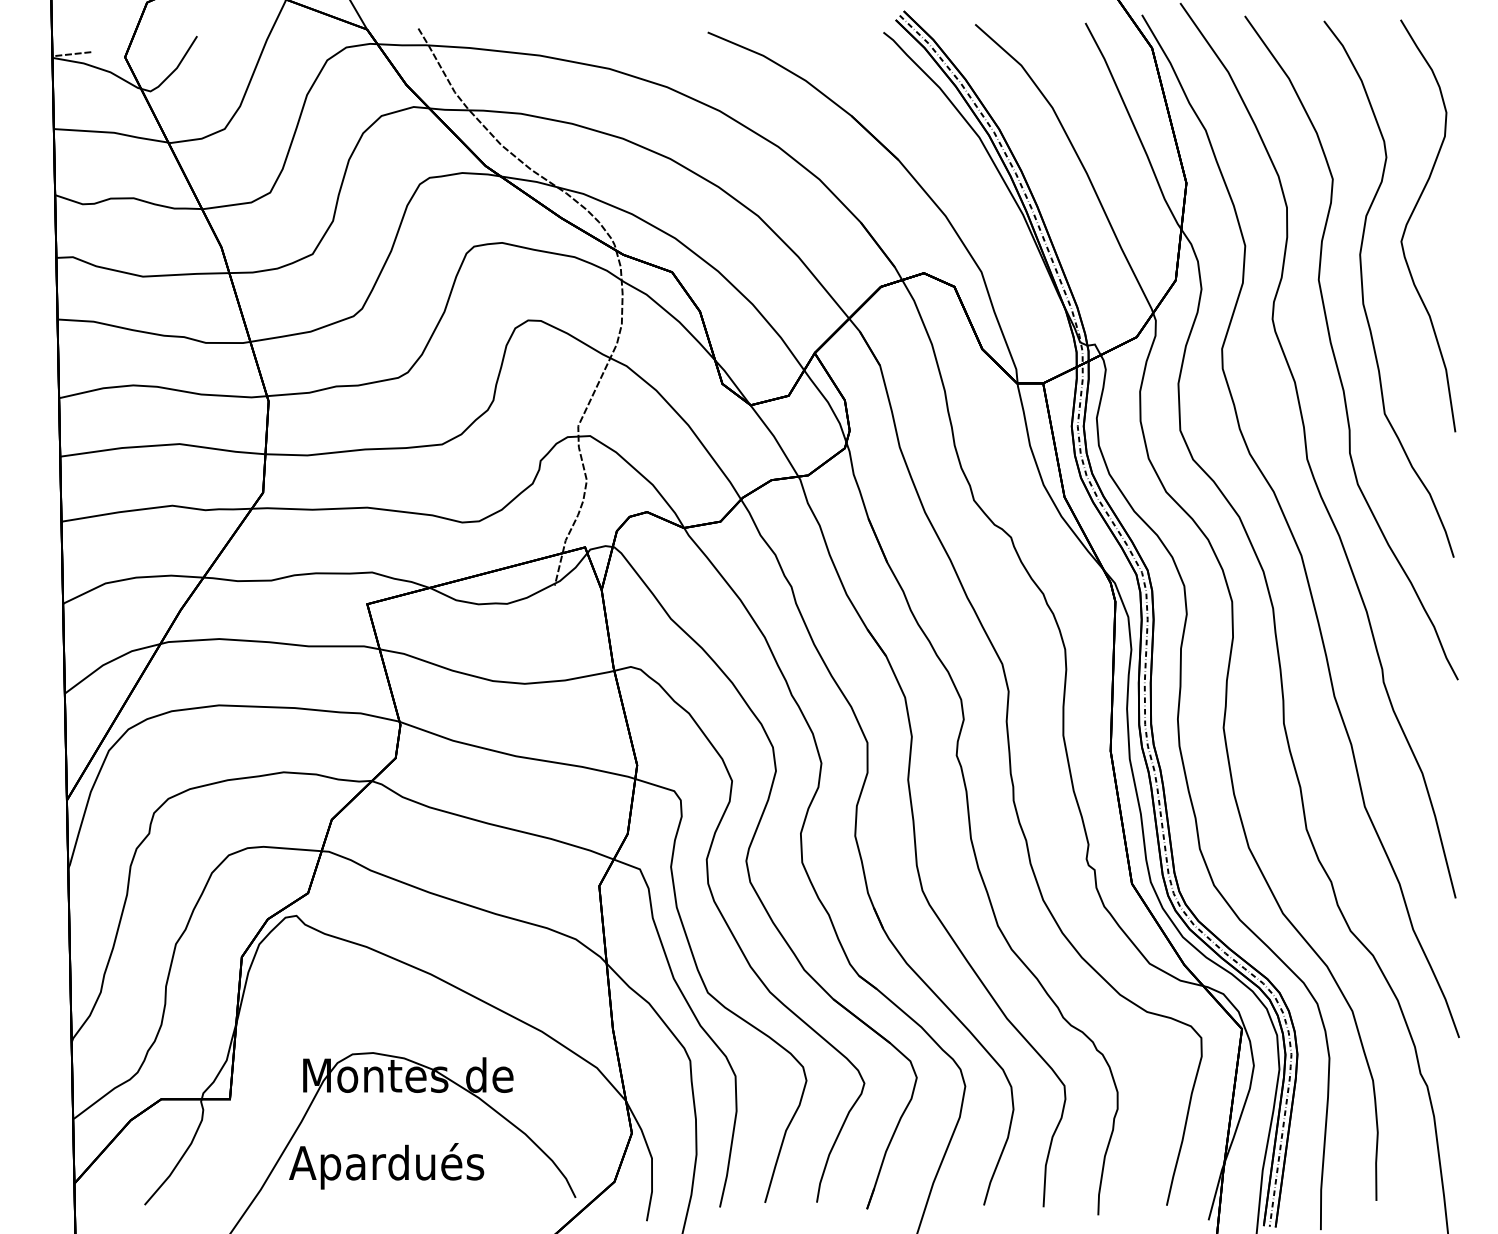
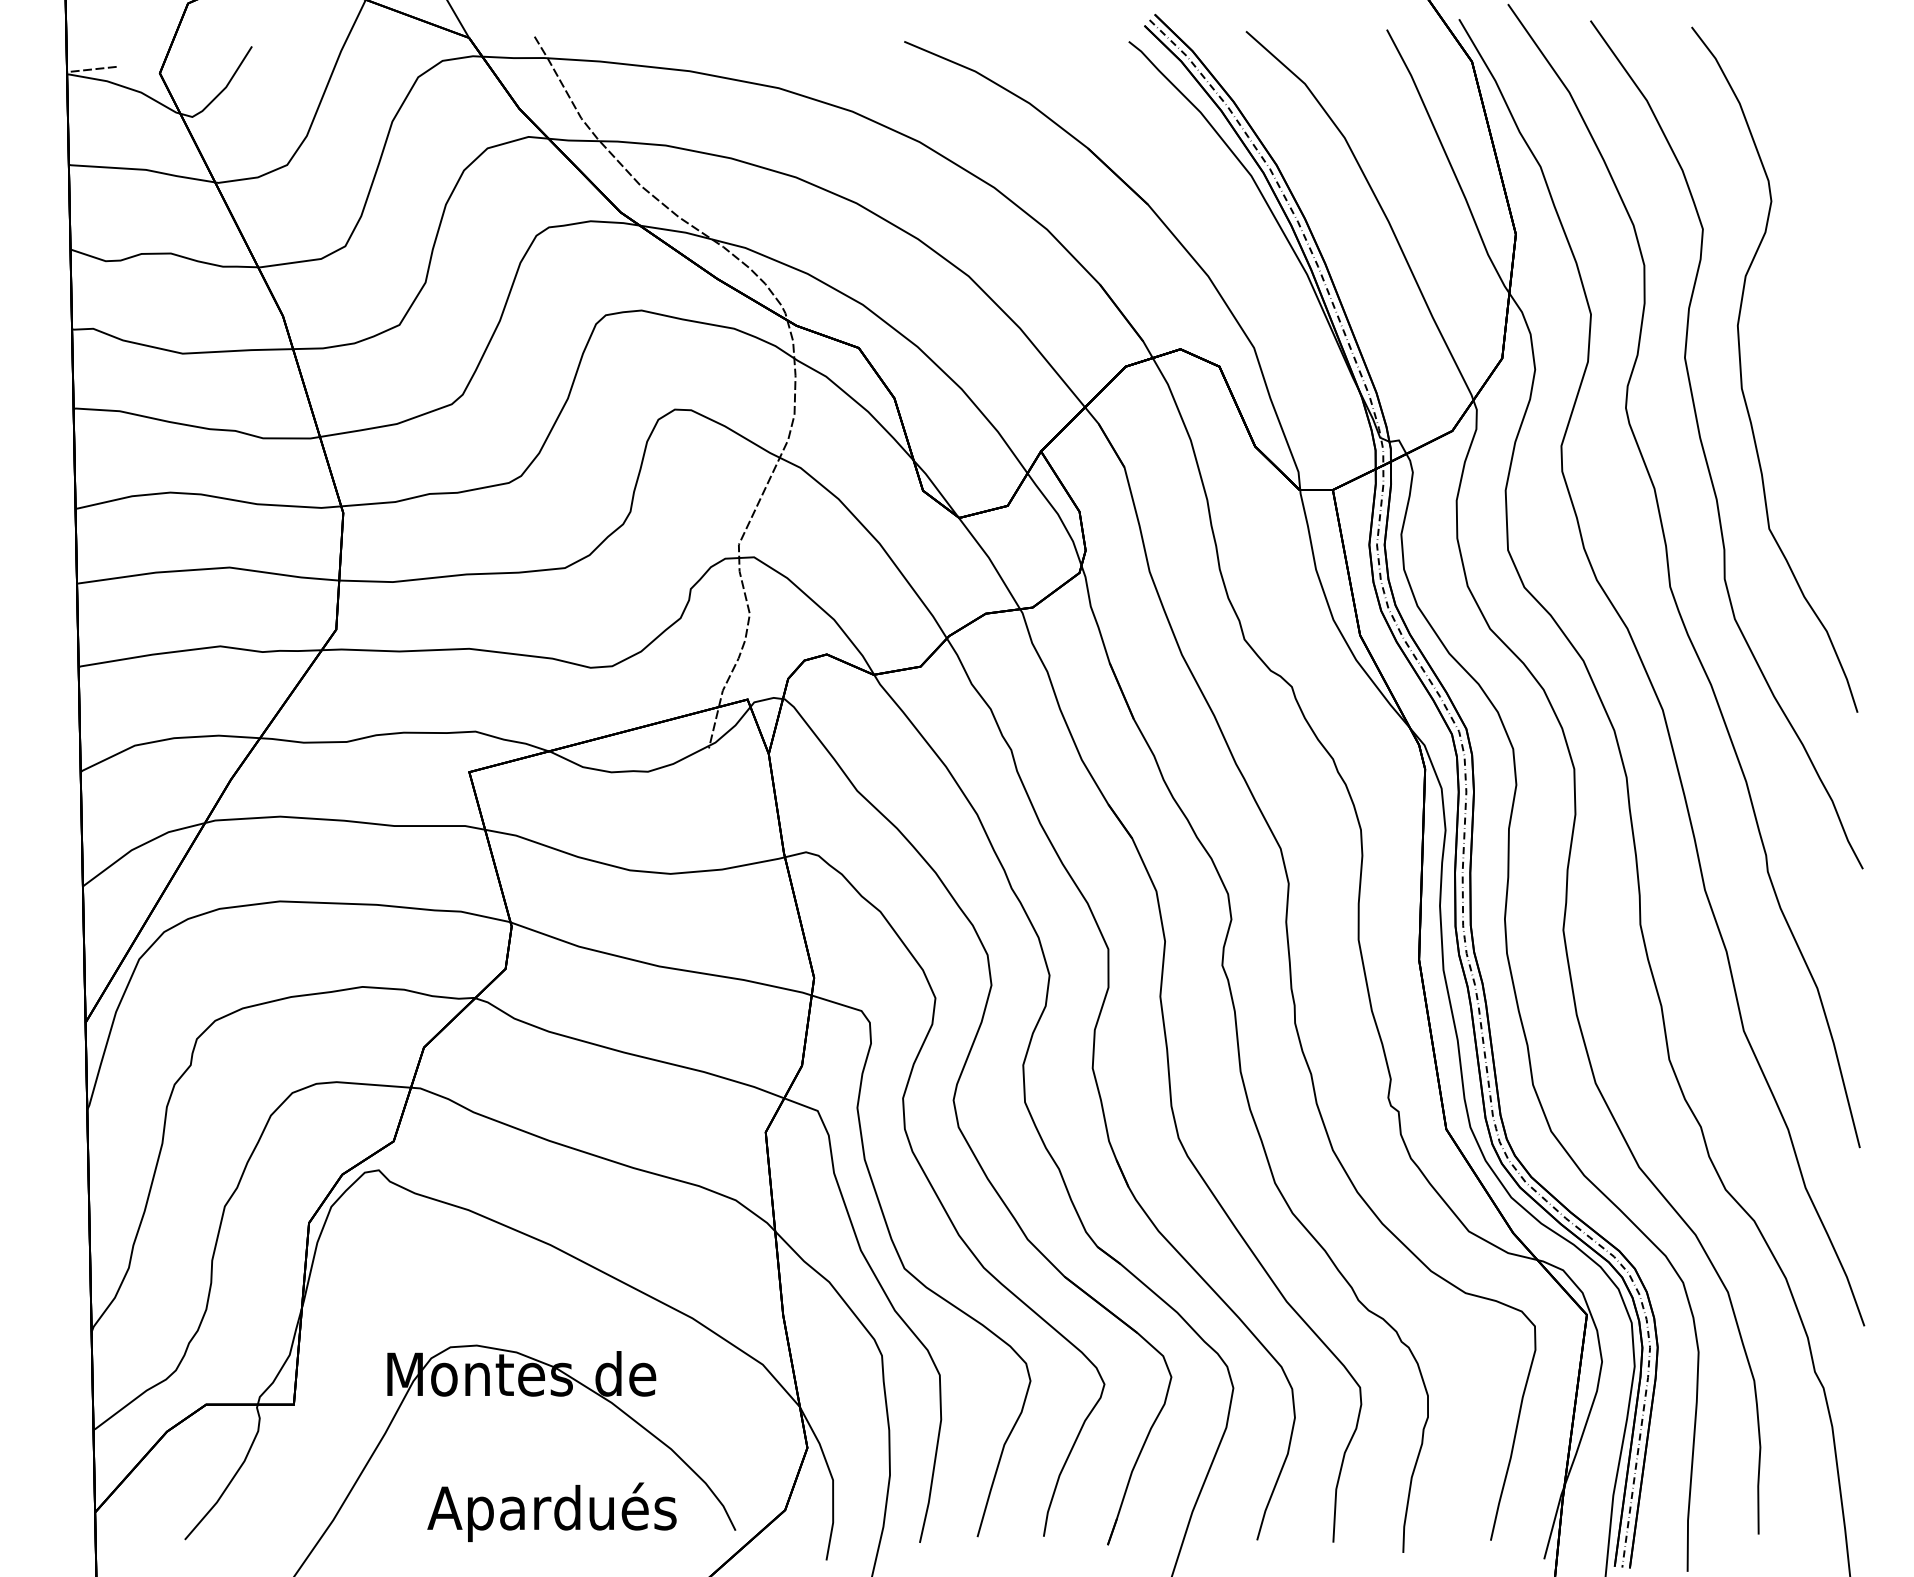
curve: (1410, 217) -> (1802, 278), removed
text: (386, 1165) -> (551, 1511), moved

